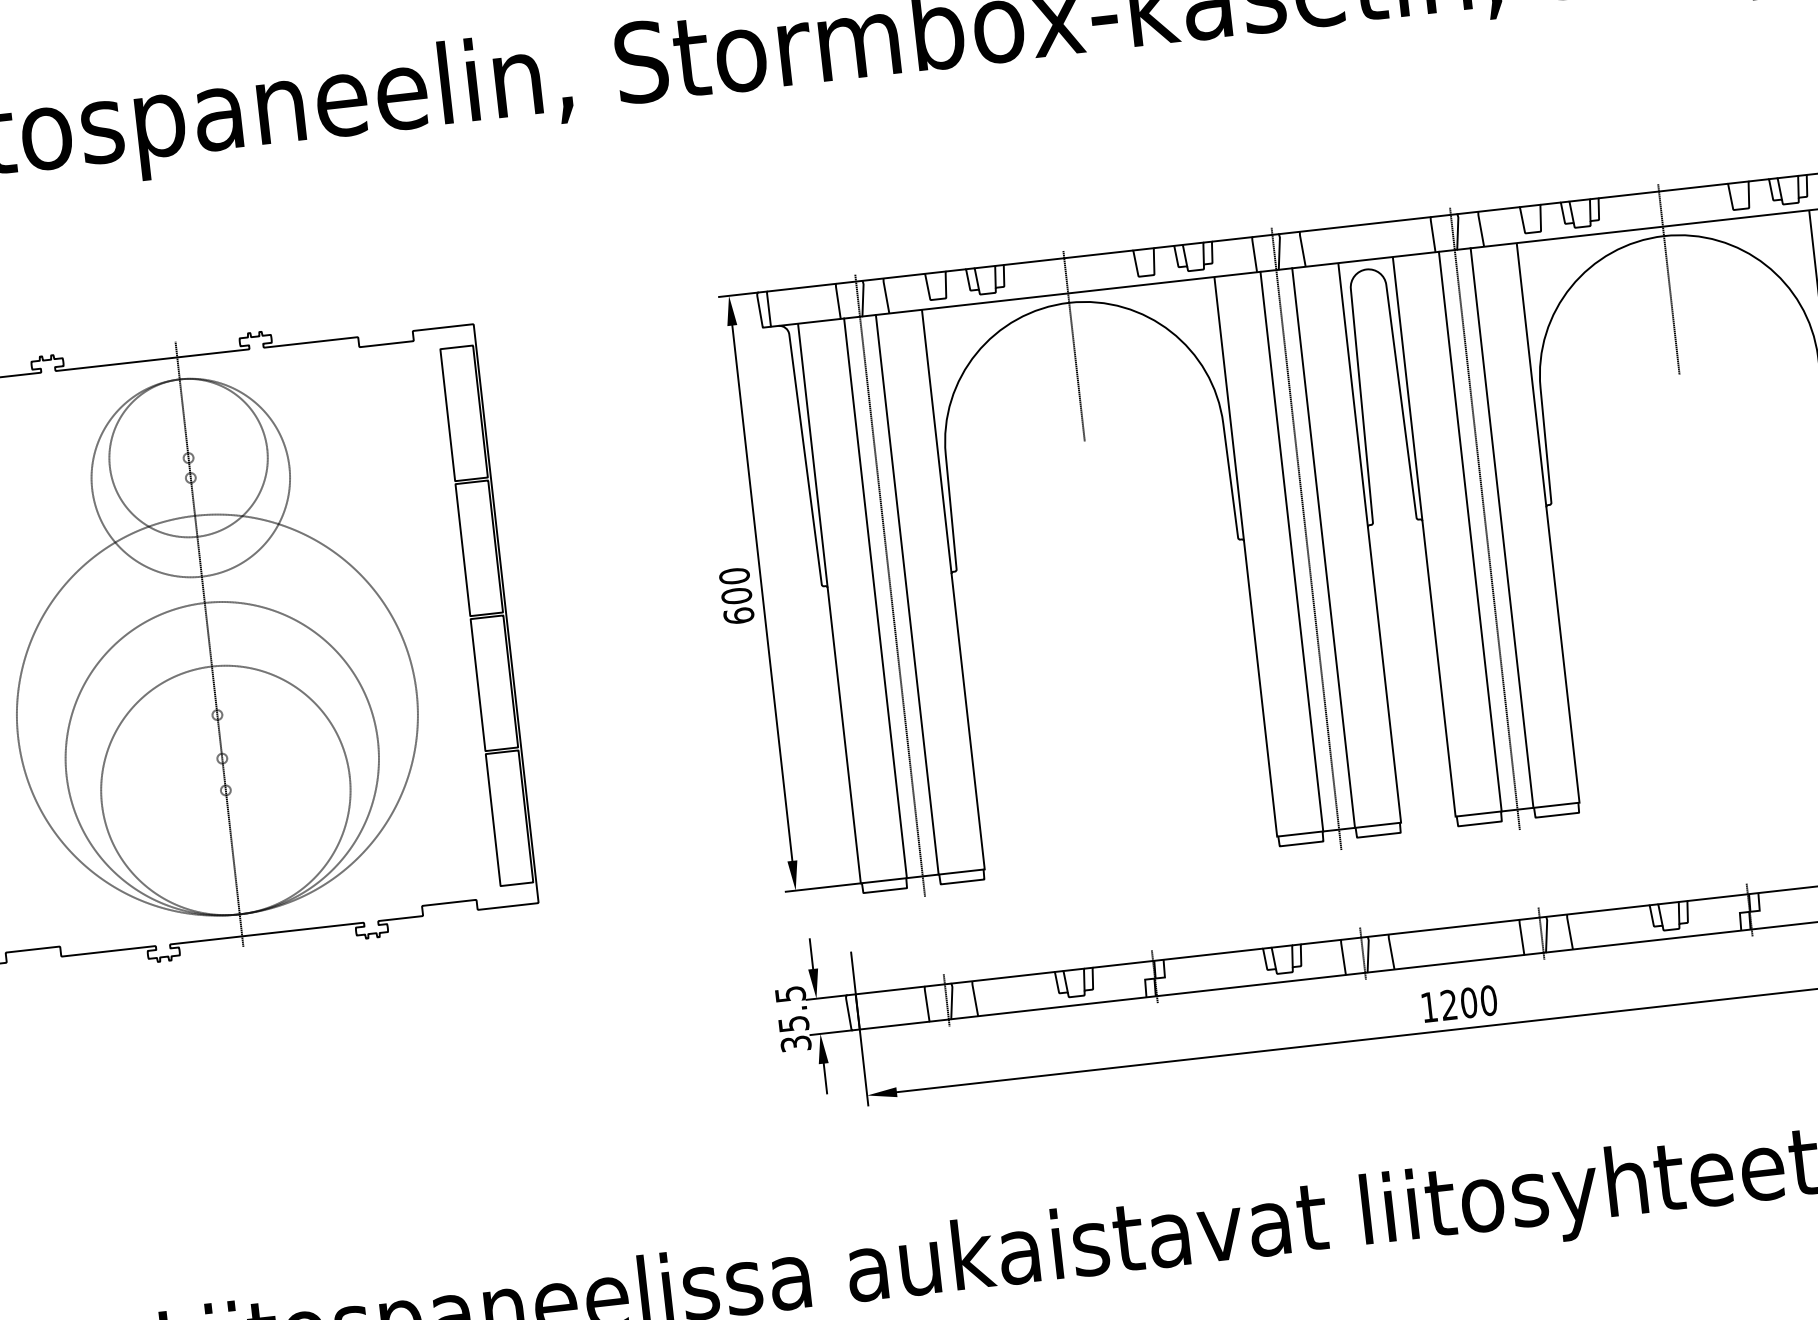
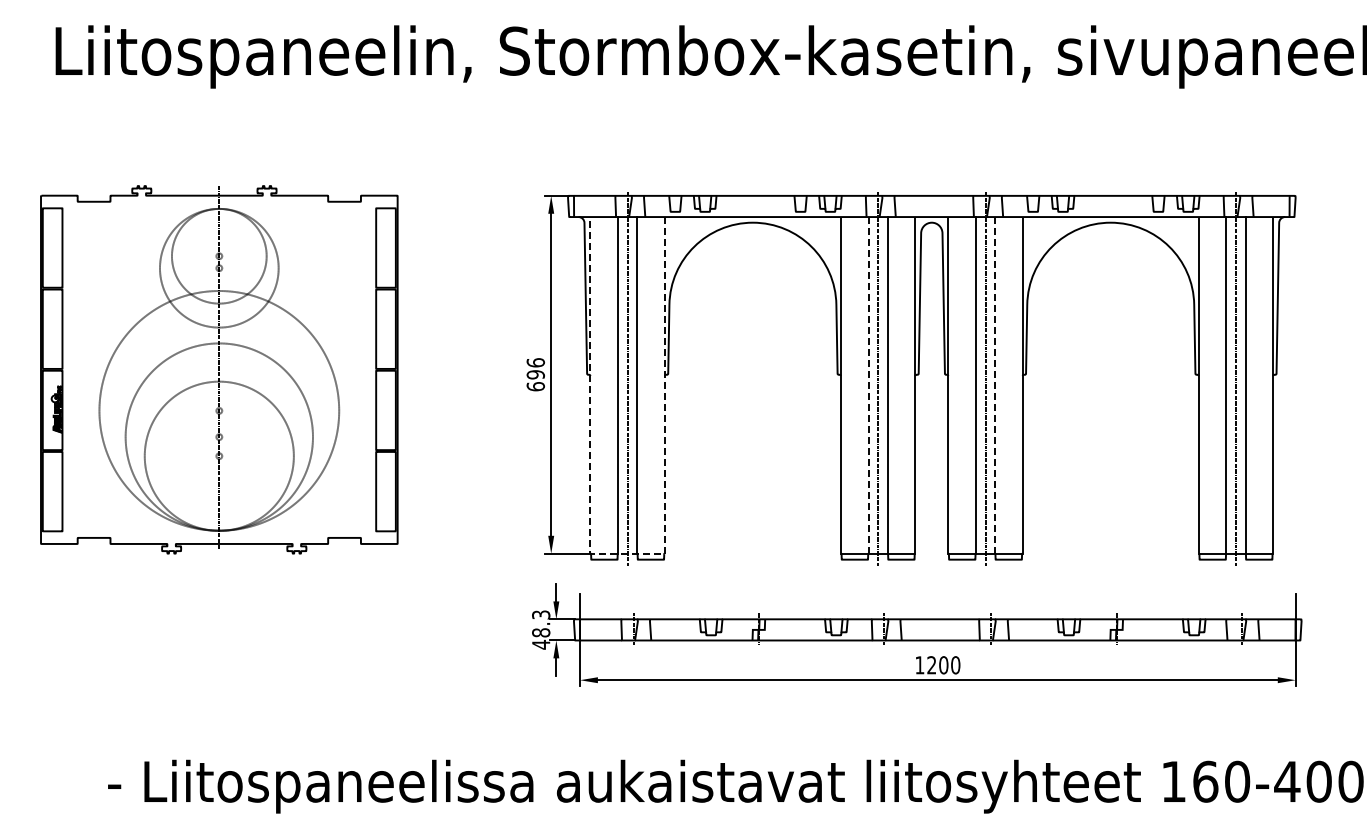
line: (1668, 279) -> (1110, 248), removed
line: (1073, 345) -> (752, 248), removed
line: (1502, 526) -> (995, 384), solid -> dashed
line: (1291, 550) -> (868, 384), solid -> dashed
text: (735, 585) -> (535, 368), 600 -> 696
line: (922, 876) -> (627, 553), solid -> dashed
text: (793, 1018) -> (541, 629), 35.5 -> 48.3

